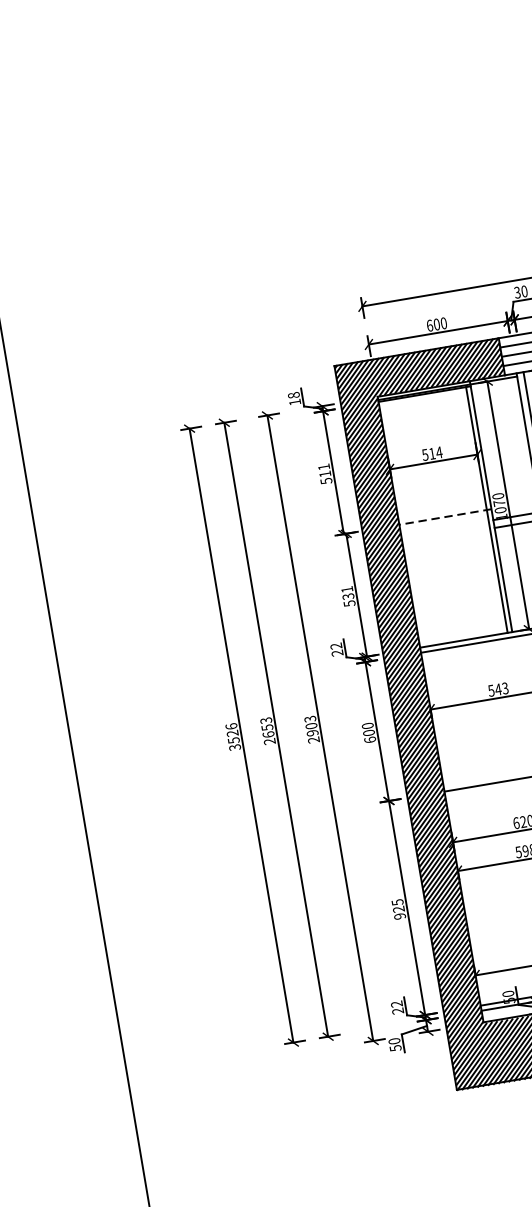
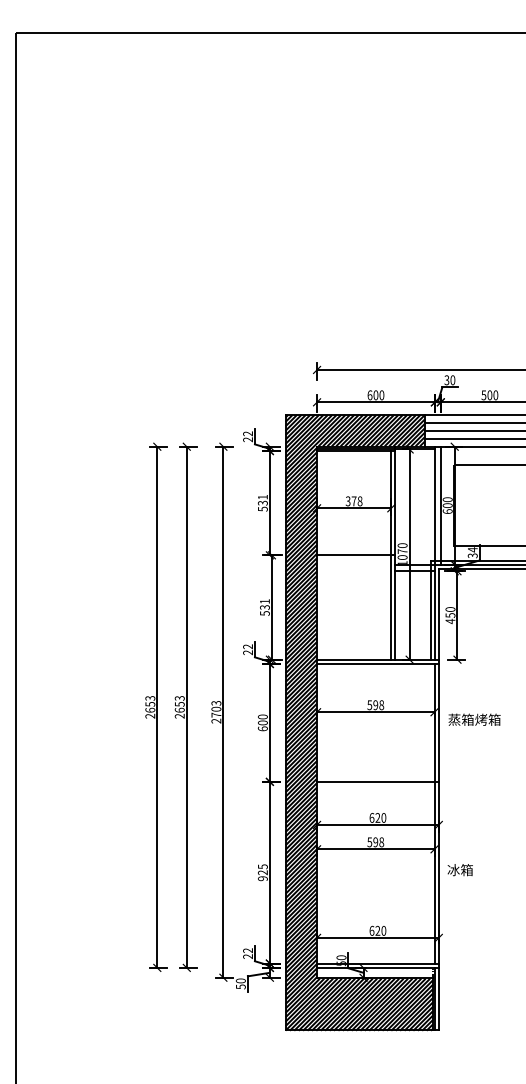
text: (294, 398) -> (248, 436), 18 -> 22
text: (432, 453) -> (354, 501), 514 -> 378
text: (324, 473) -> (262, 502), 511 -> 531
line: (444, 517) -> (355, 555), dashed -> solid
text: (501, 689) -> (378, 705), 543 -> 598
text: (312, 732) -> (216, 714), 2903 -> 2703
text: (233, 736) -> (150, 706), 3526 -> 2653

